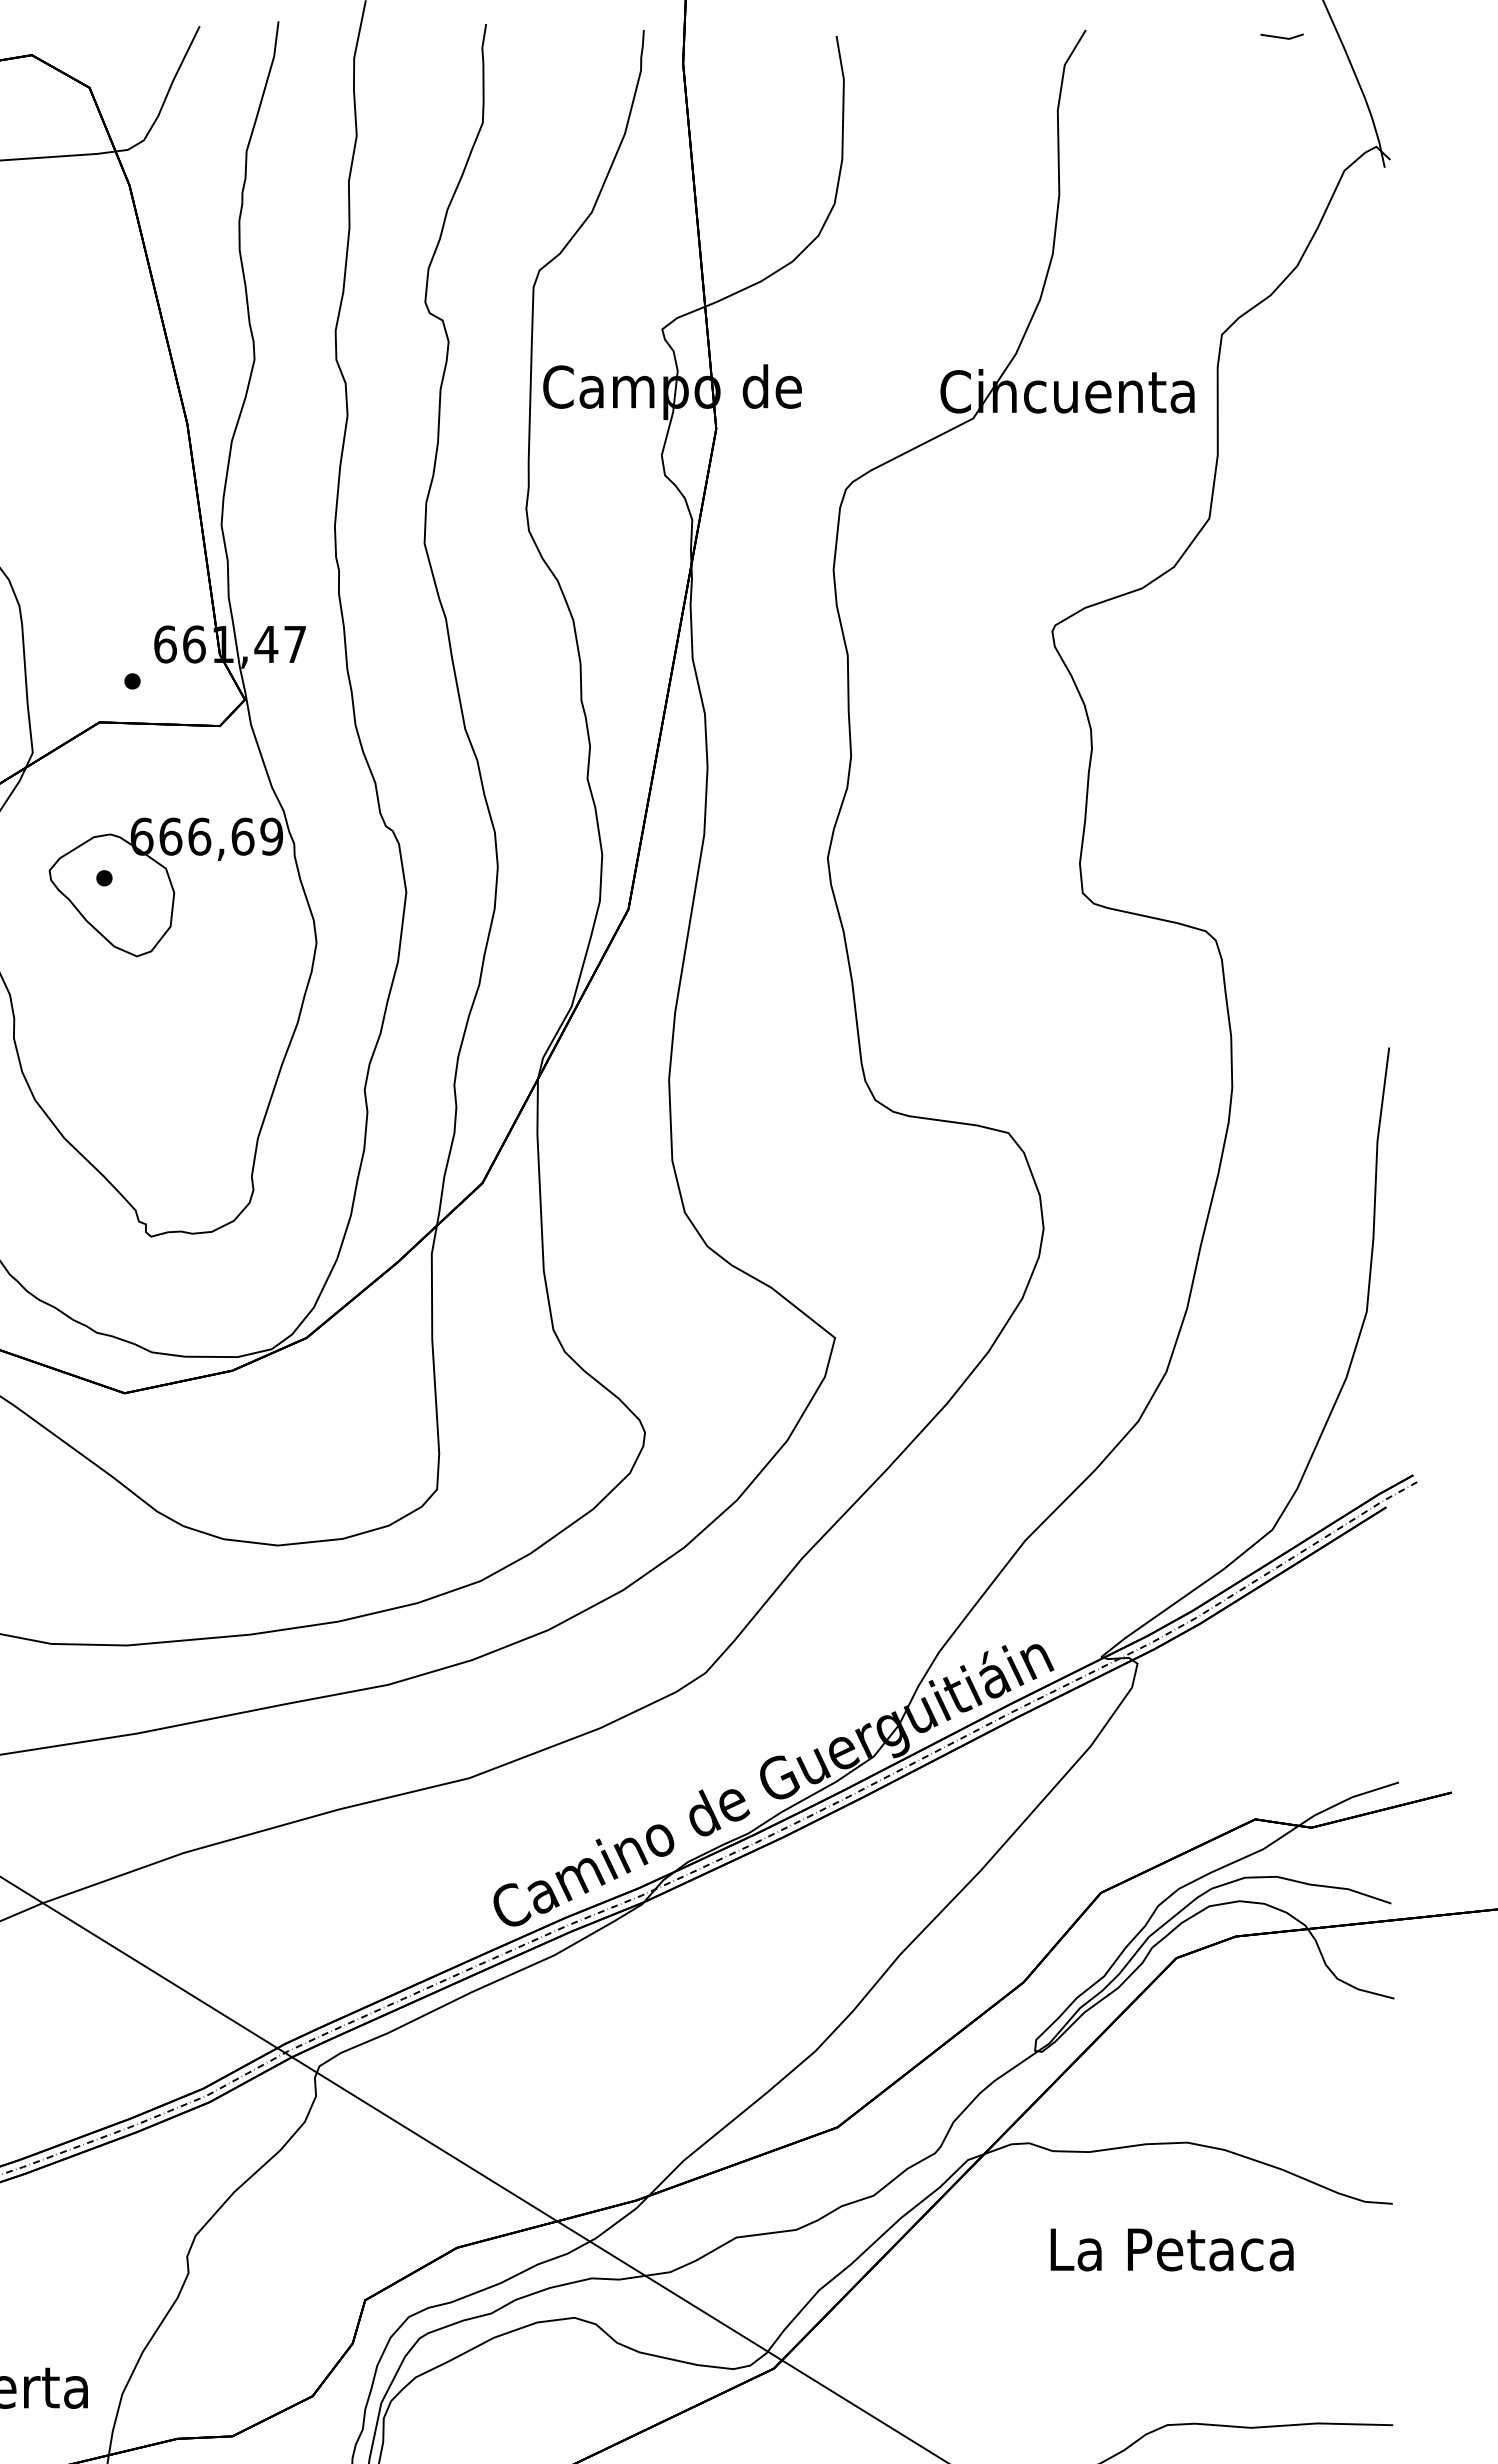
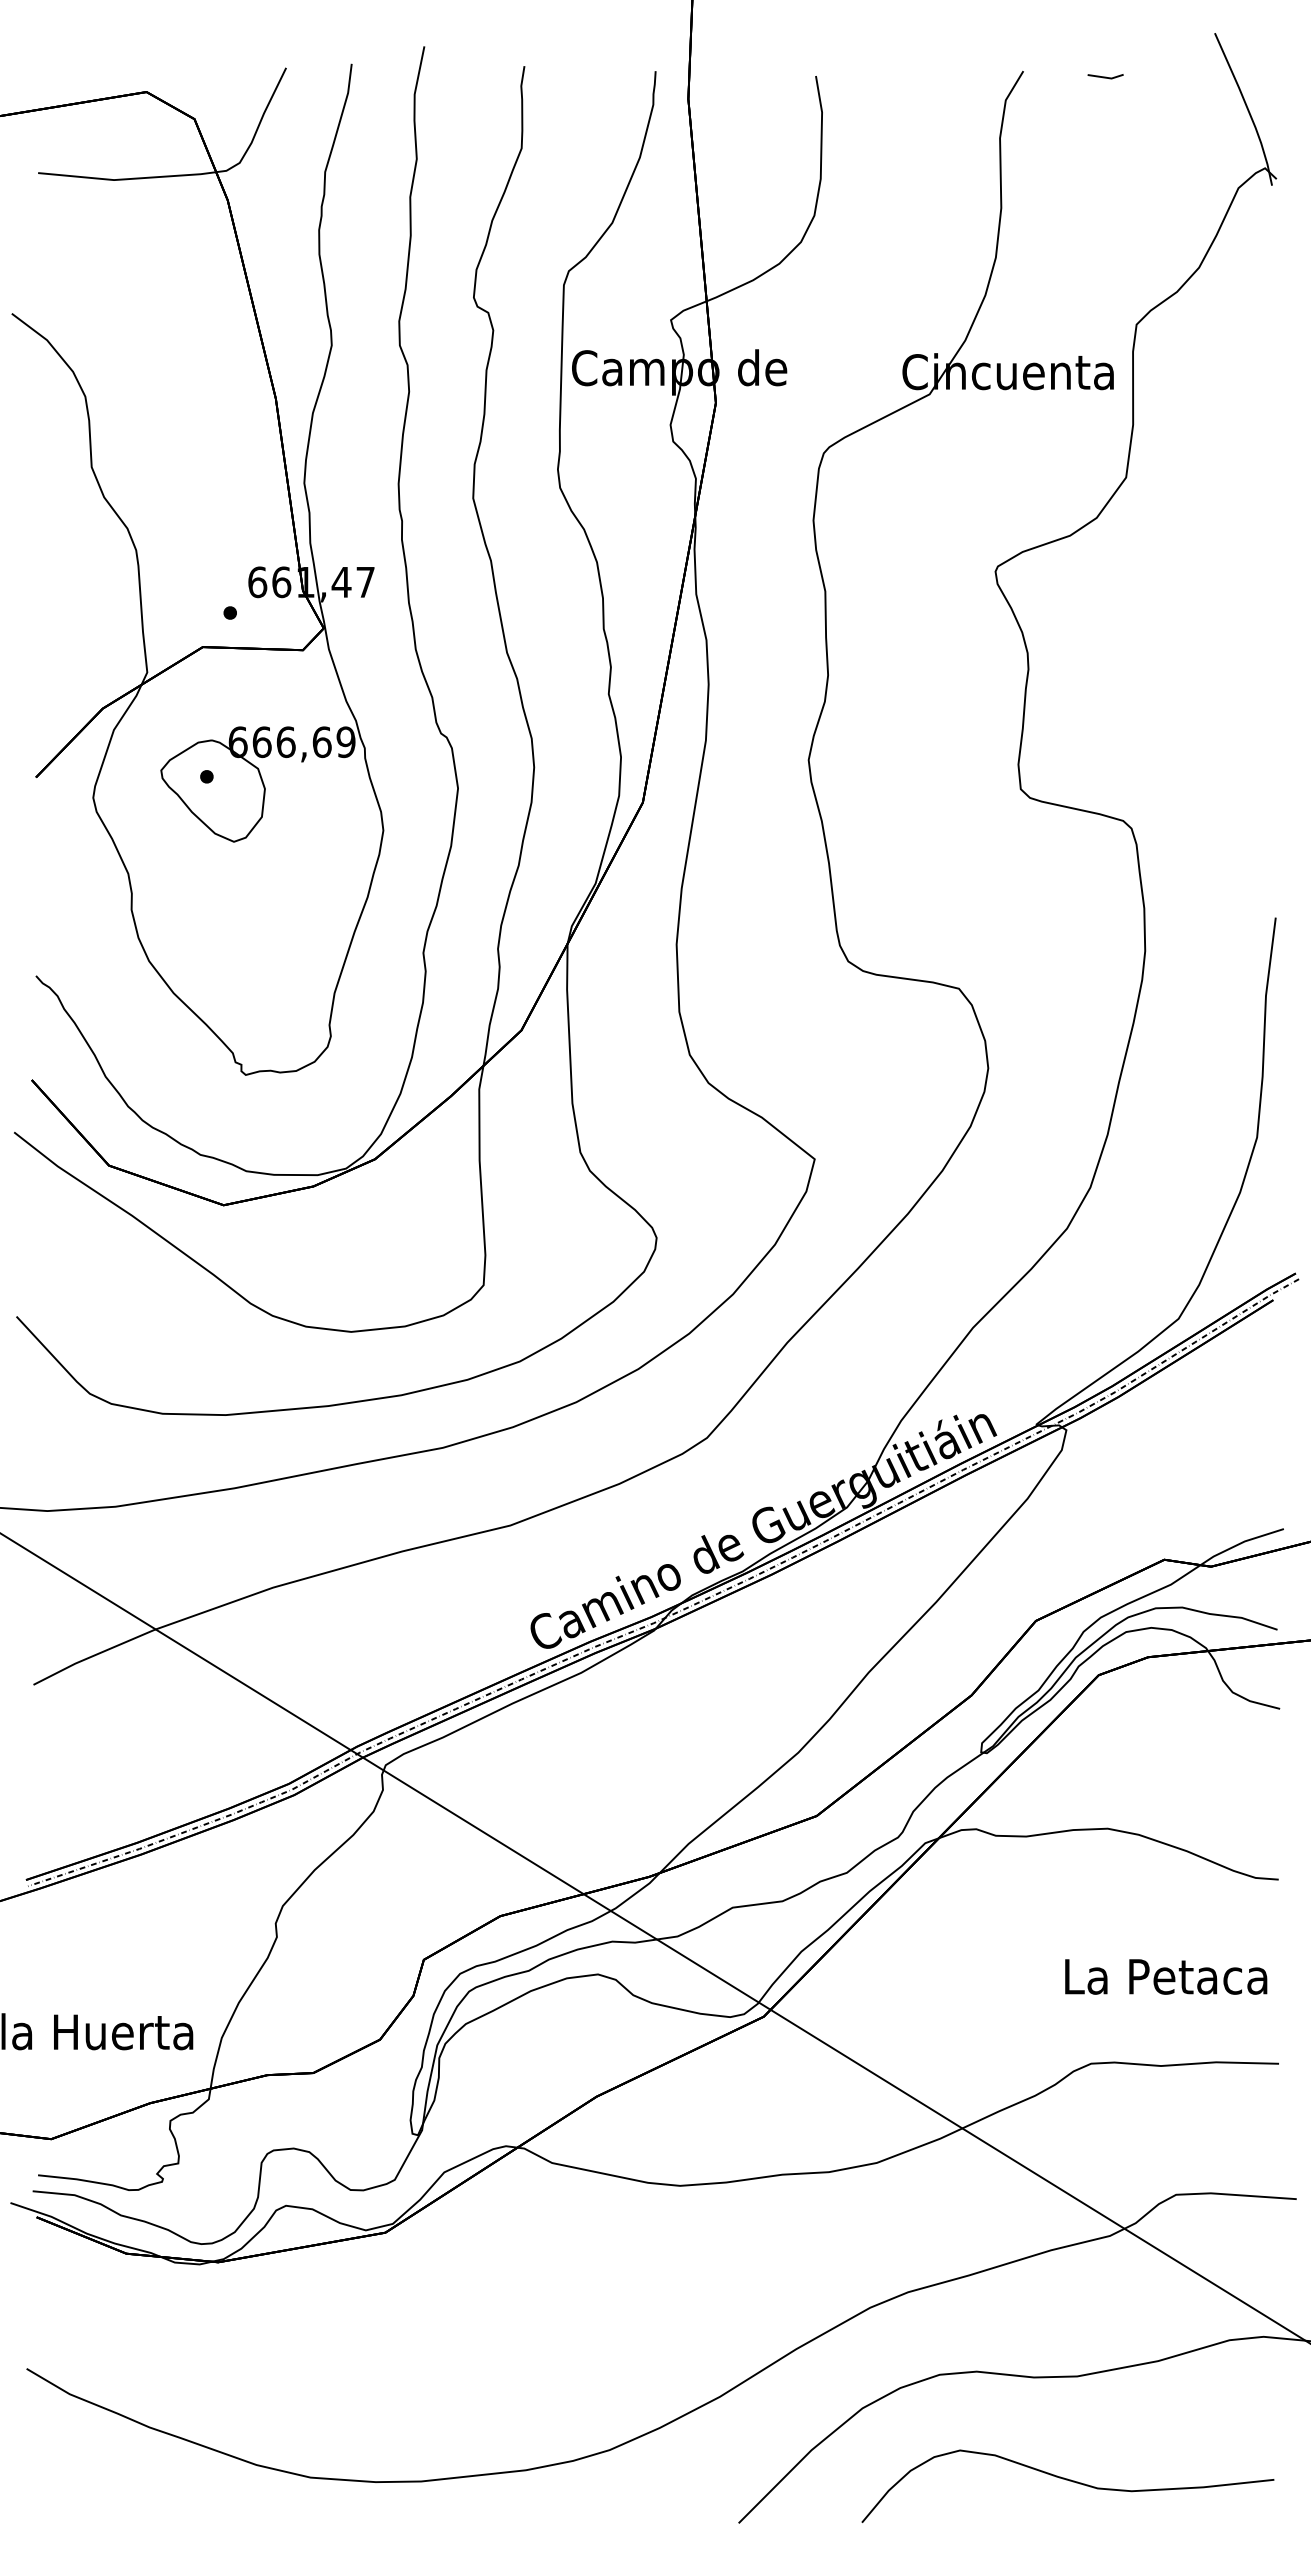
line: (1281, 36) -> (1105, 76), moved
text: (1172, 2249) -> (1166, 1976), moved

